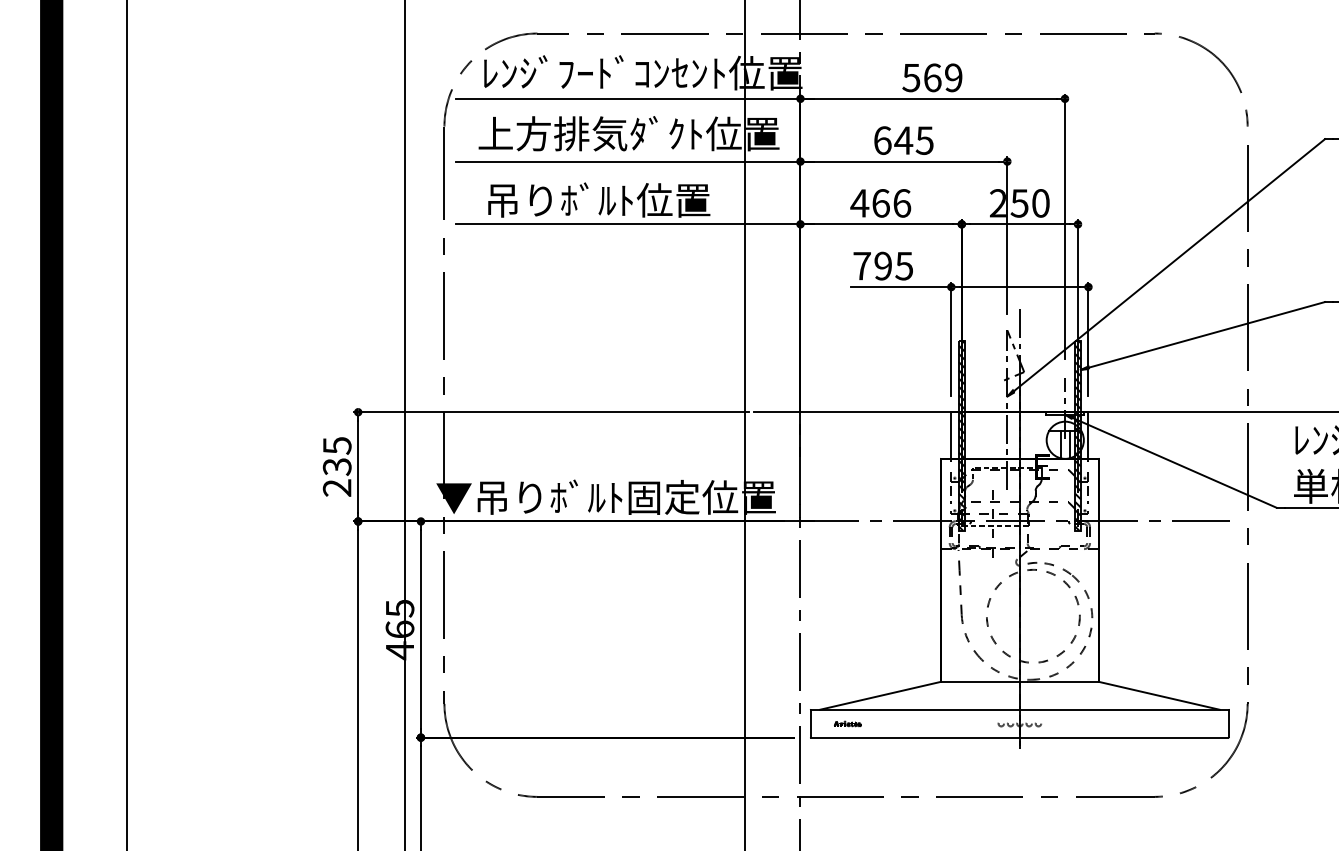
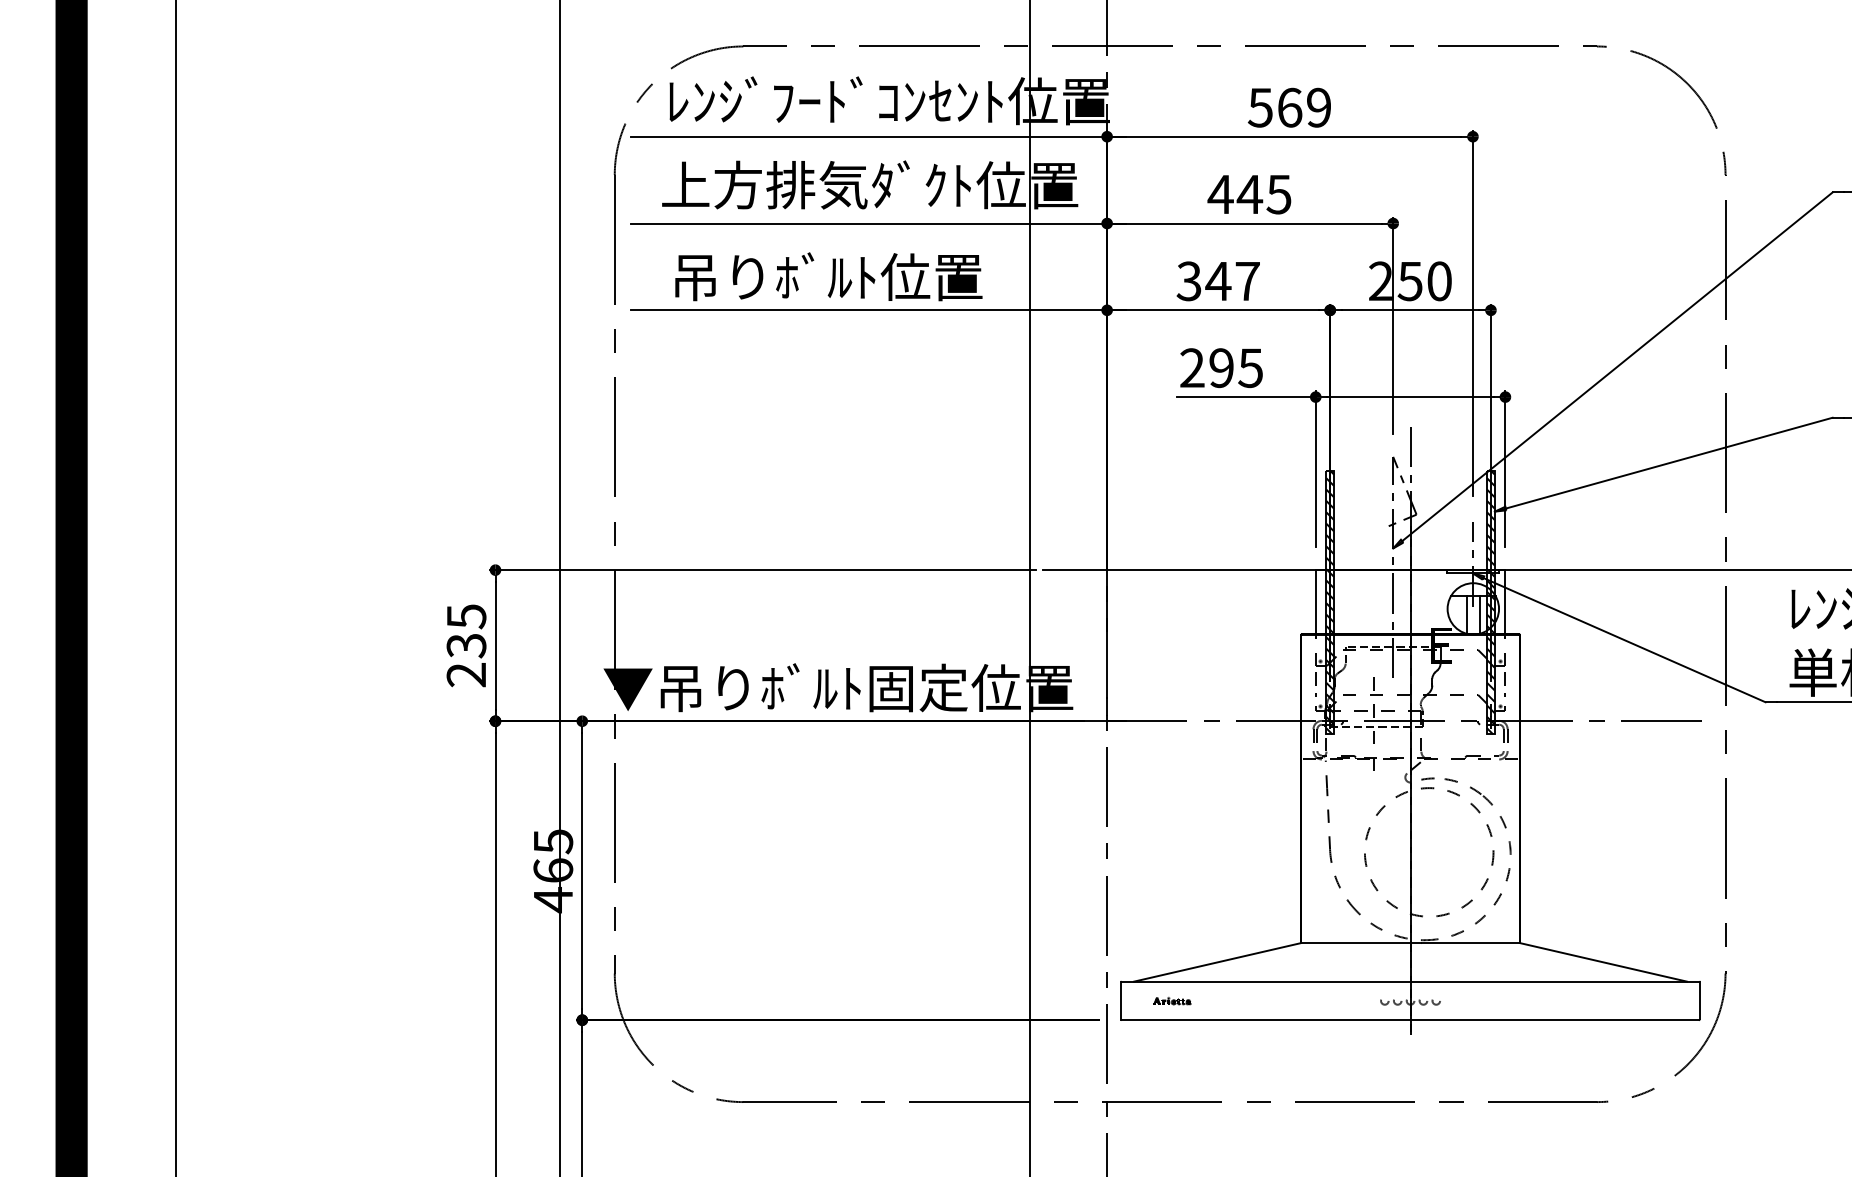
text: (882, 140) -> (1220, 194), 645 -> 445
text: (881, 203) -> (1218, 281), 466 -> 347
text: (862, 265) -> (1192, 367), 795 -> 295

